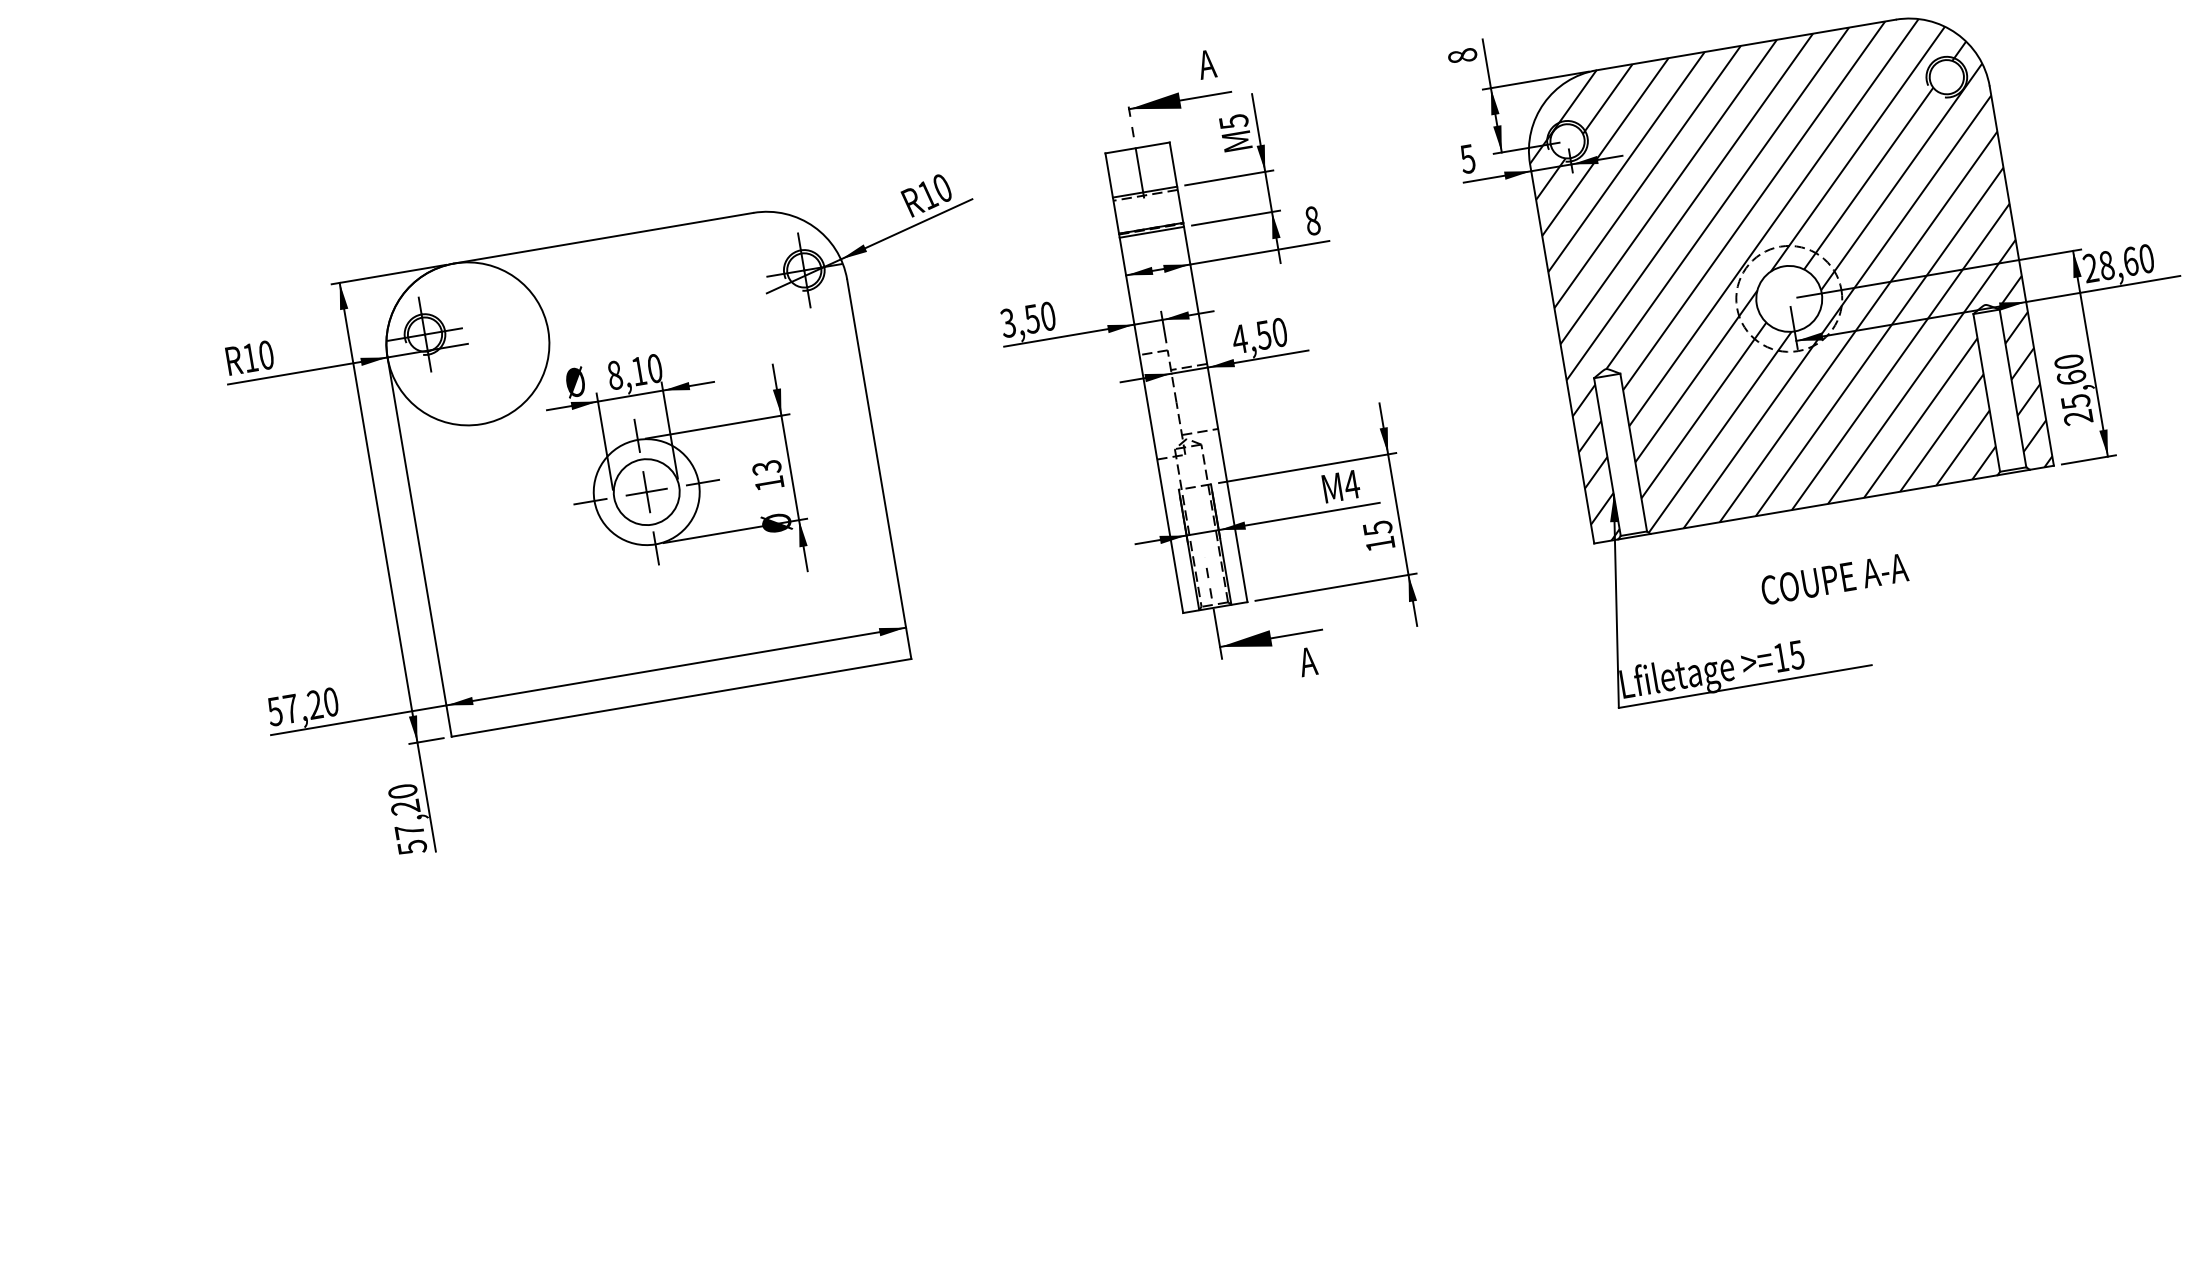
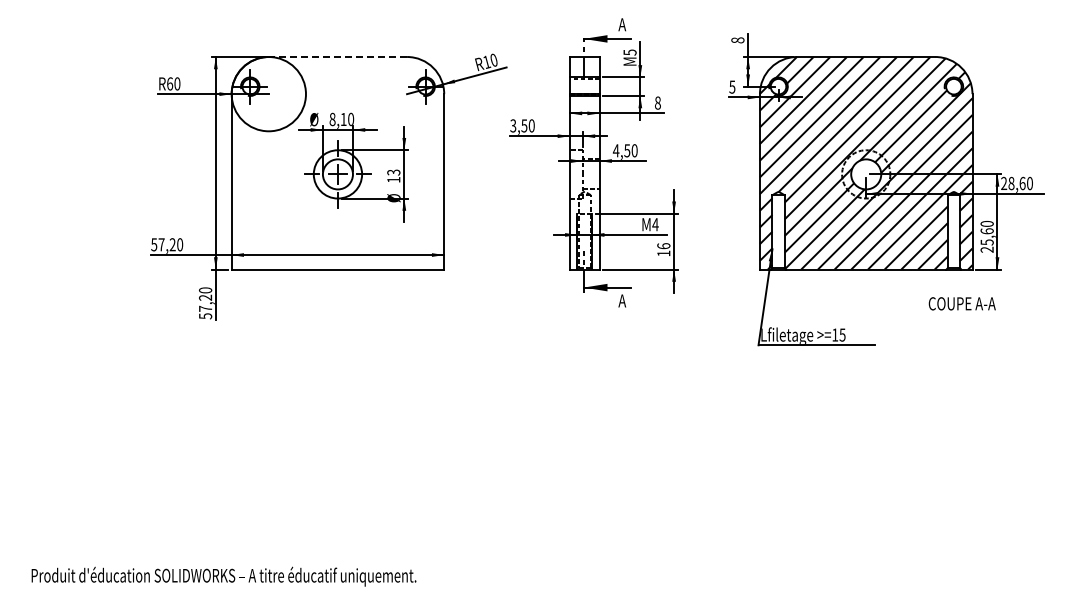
line: (602, 237) -> (337, 56), solid -> dashed
text: (251, 356) -> (170, 83), R10 -> R60
text: (1377, 528) -> (663, 246), 15 -> 16
text: (1832, 578) -> (961, 303), moved

